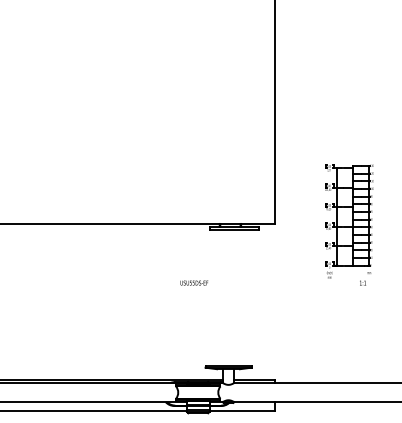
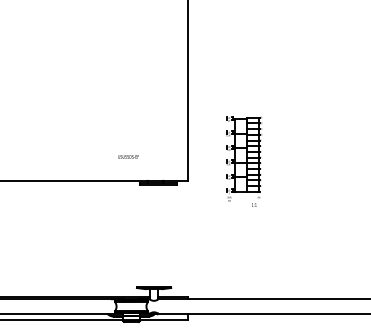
part: (349, 224) -> (244, 161), moved
text: (194, 282) -> (128, 156), moved

